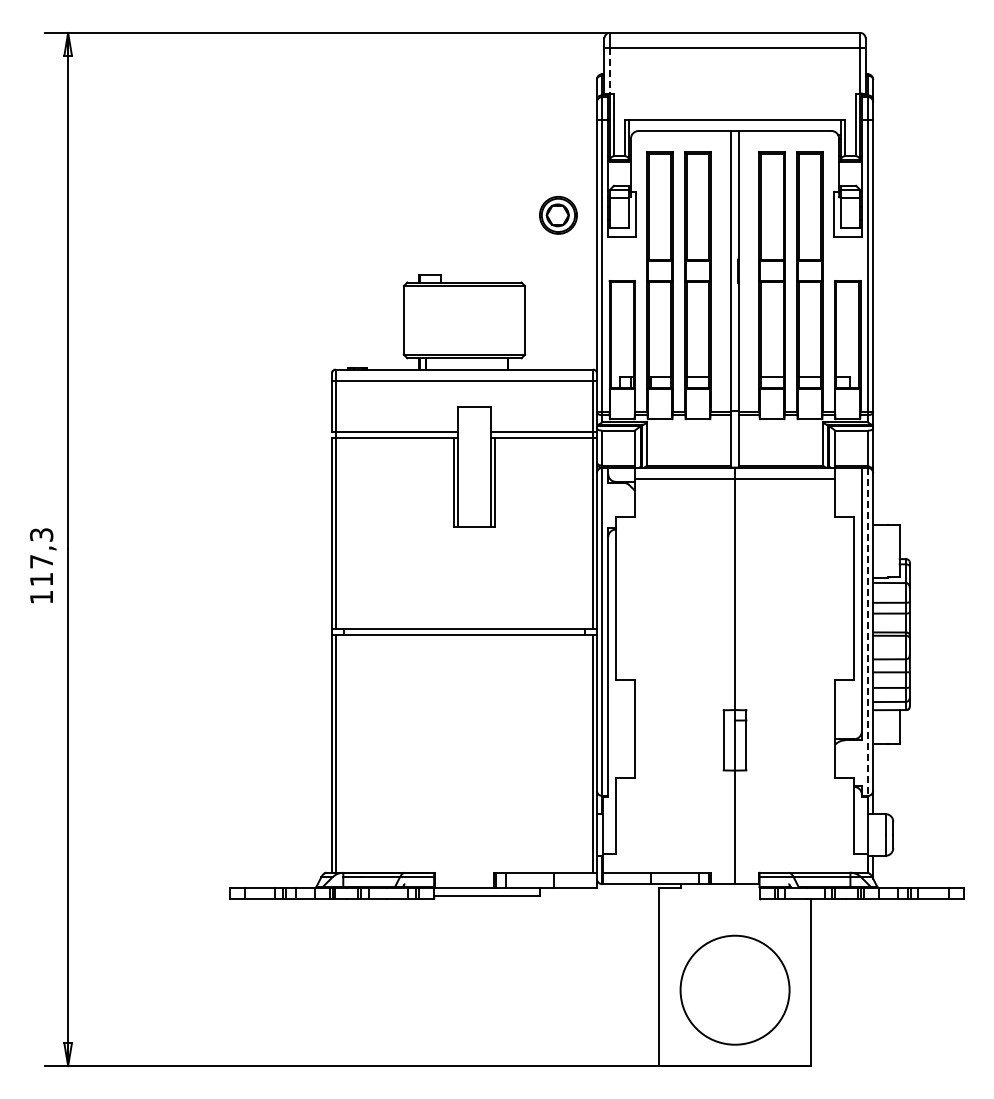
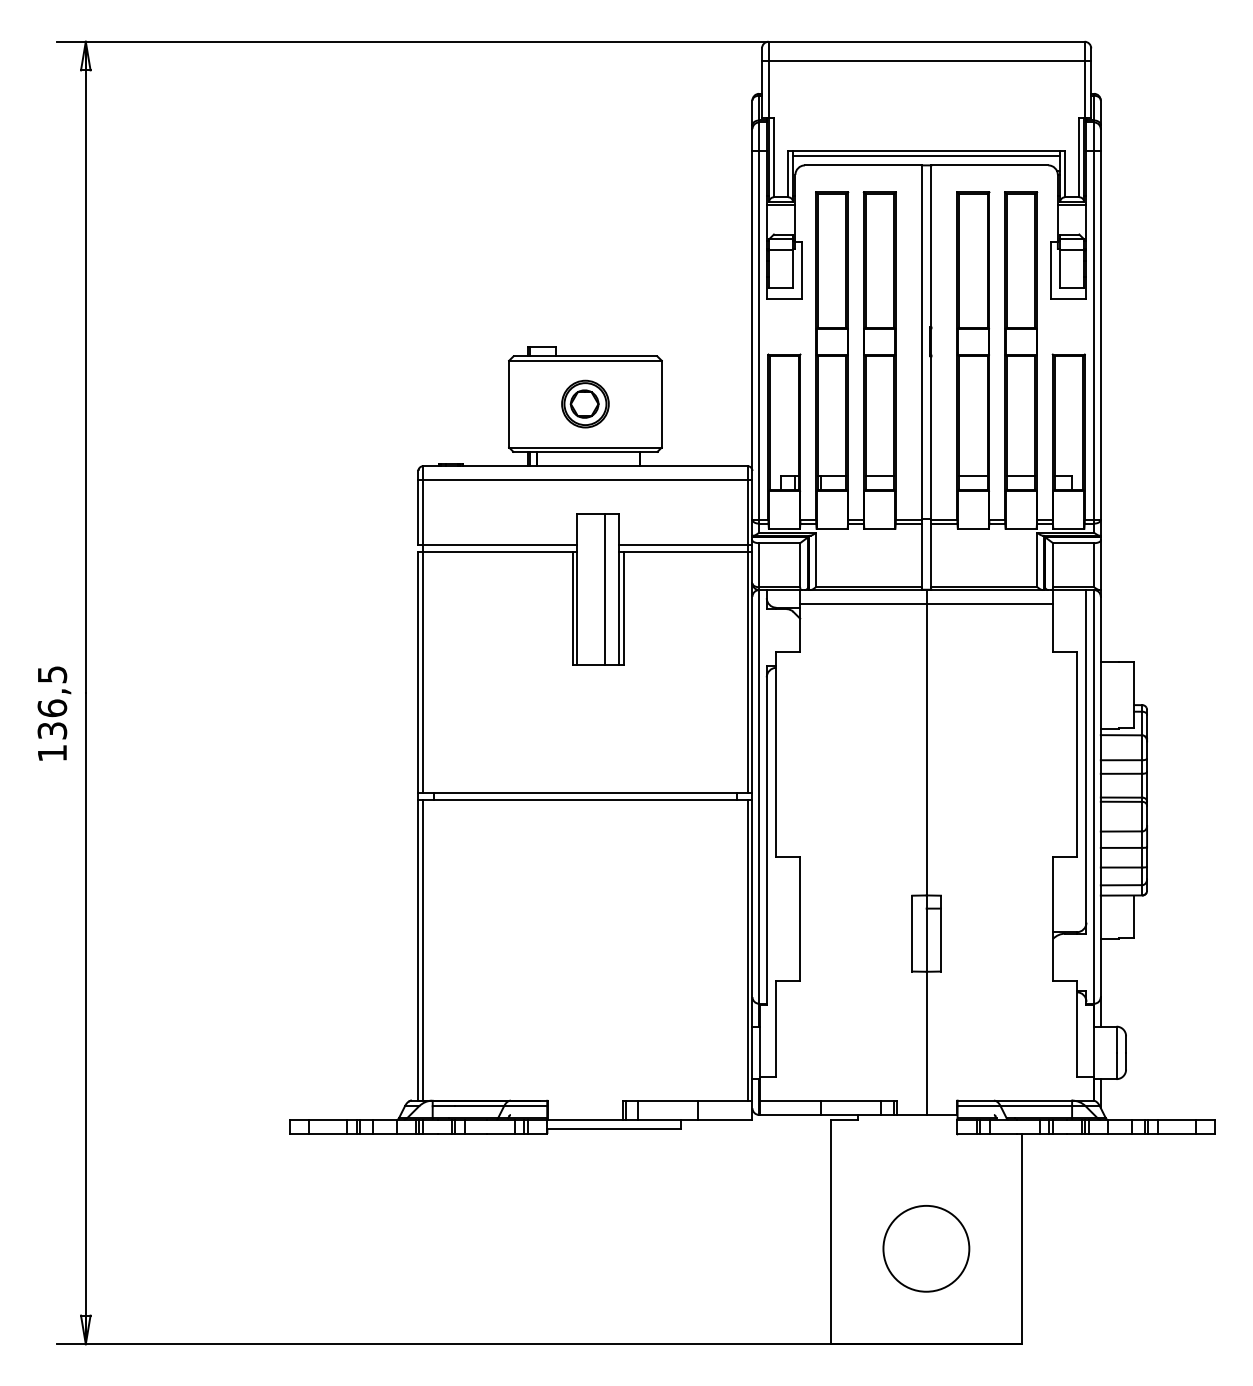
line: (609, 70) -> (768, 89), dashed -> solid
line: (735, 123) -> (927, 155), added
part: (558, 215) -> (585, 404), moved
line: (479, 467) -> (604, 589), added
text: (41, 557) -> (52, 703), 117,3 -> 136,5
line: (867, 632) -> (1093, 797), dashed -> solid
circle: (734, 990) -> (925, 1249), size x0.62

